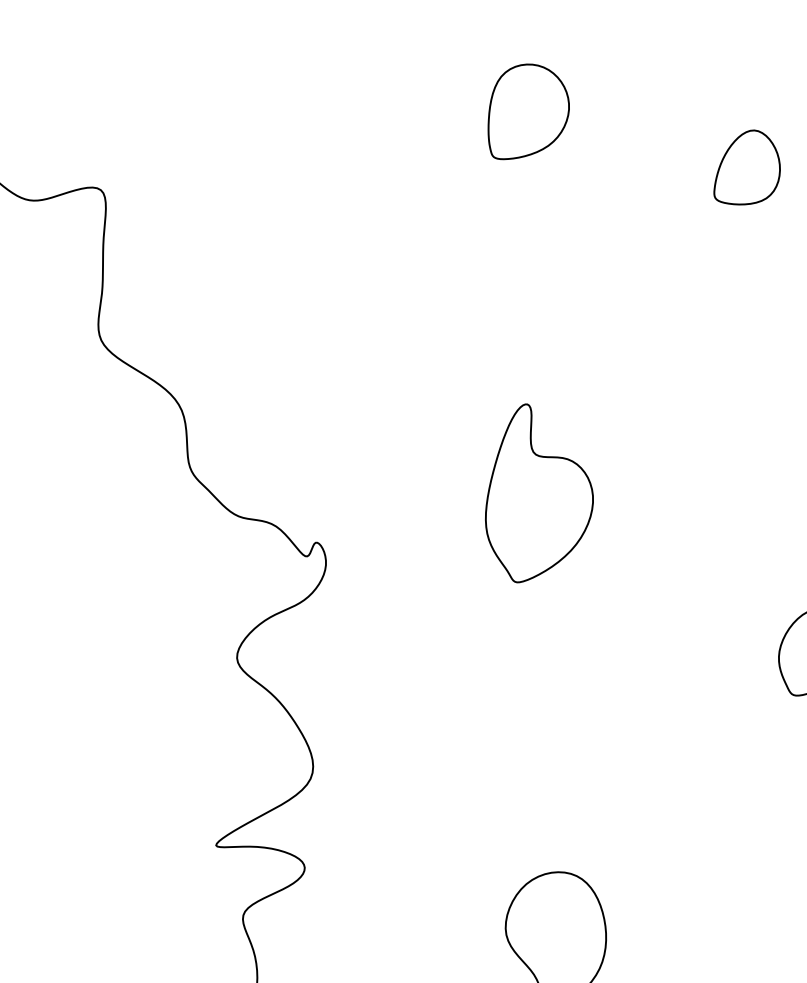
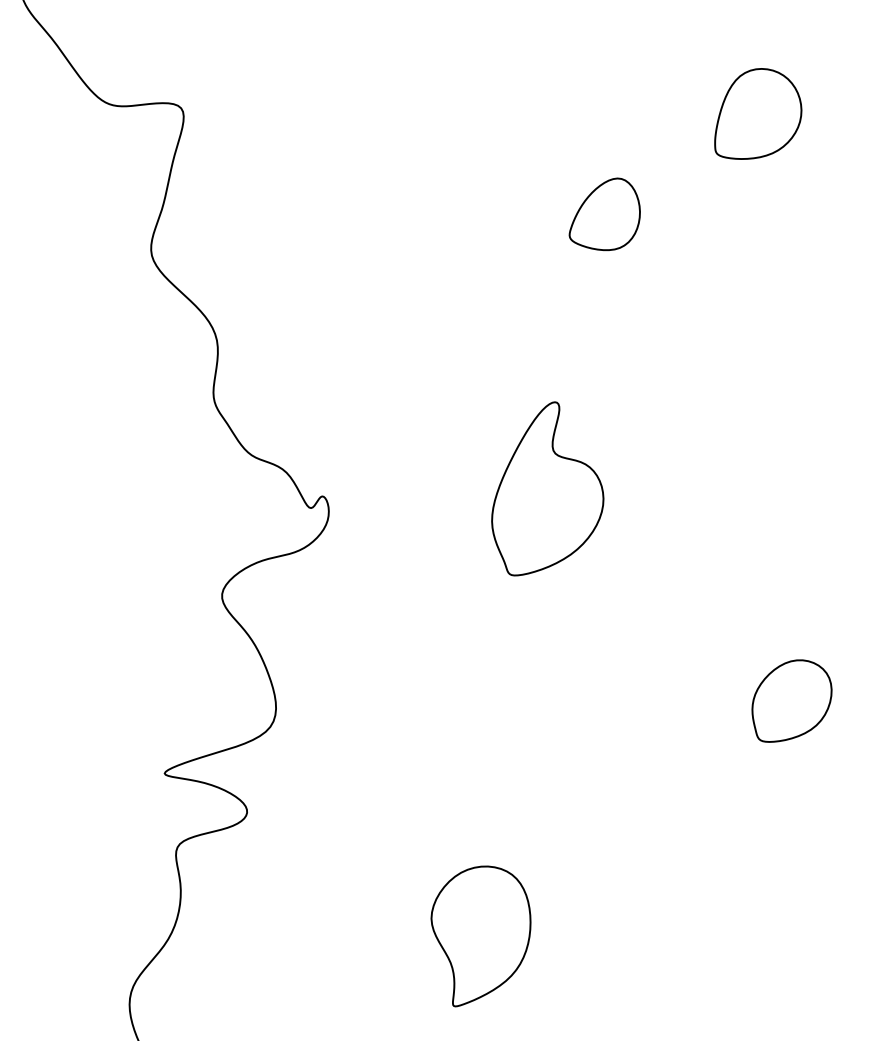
part: (526, 109) -> (758, 113), moved
part: (744, 168) -> (604, 214), moved

